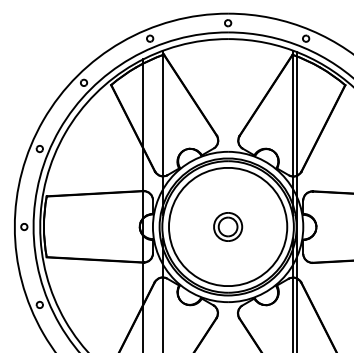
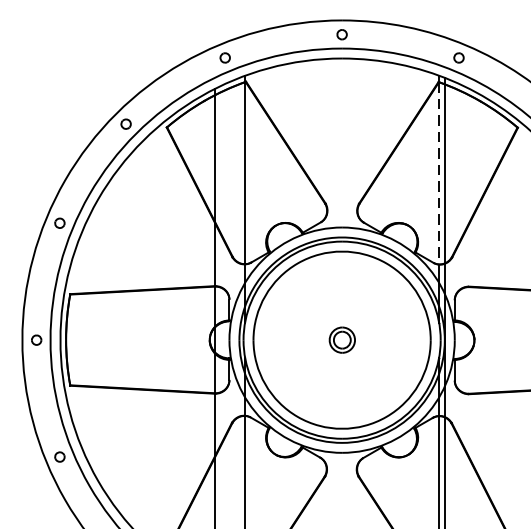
line: (292, 115) -> (438, 173), solid -> dashed
part: (228, 226) -> (342, 339), size x0.6

